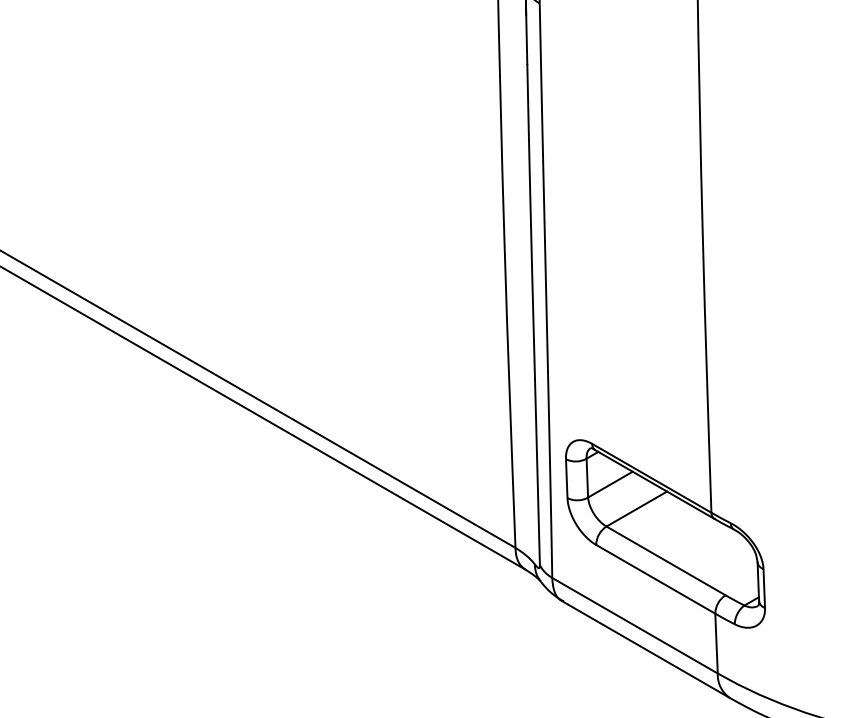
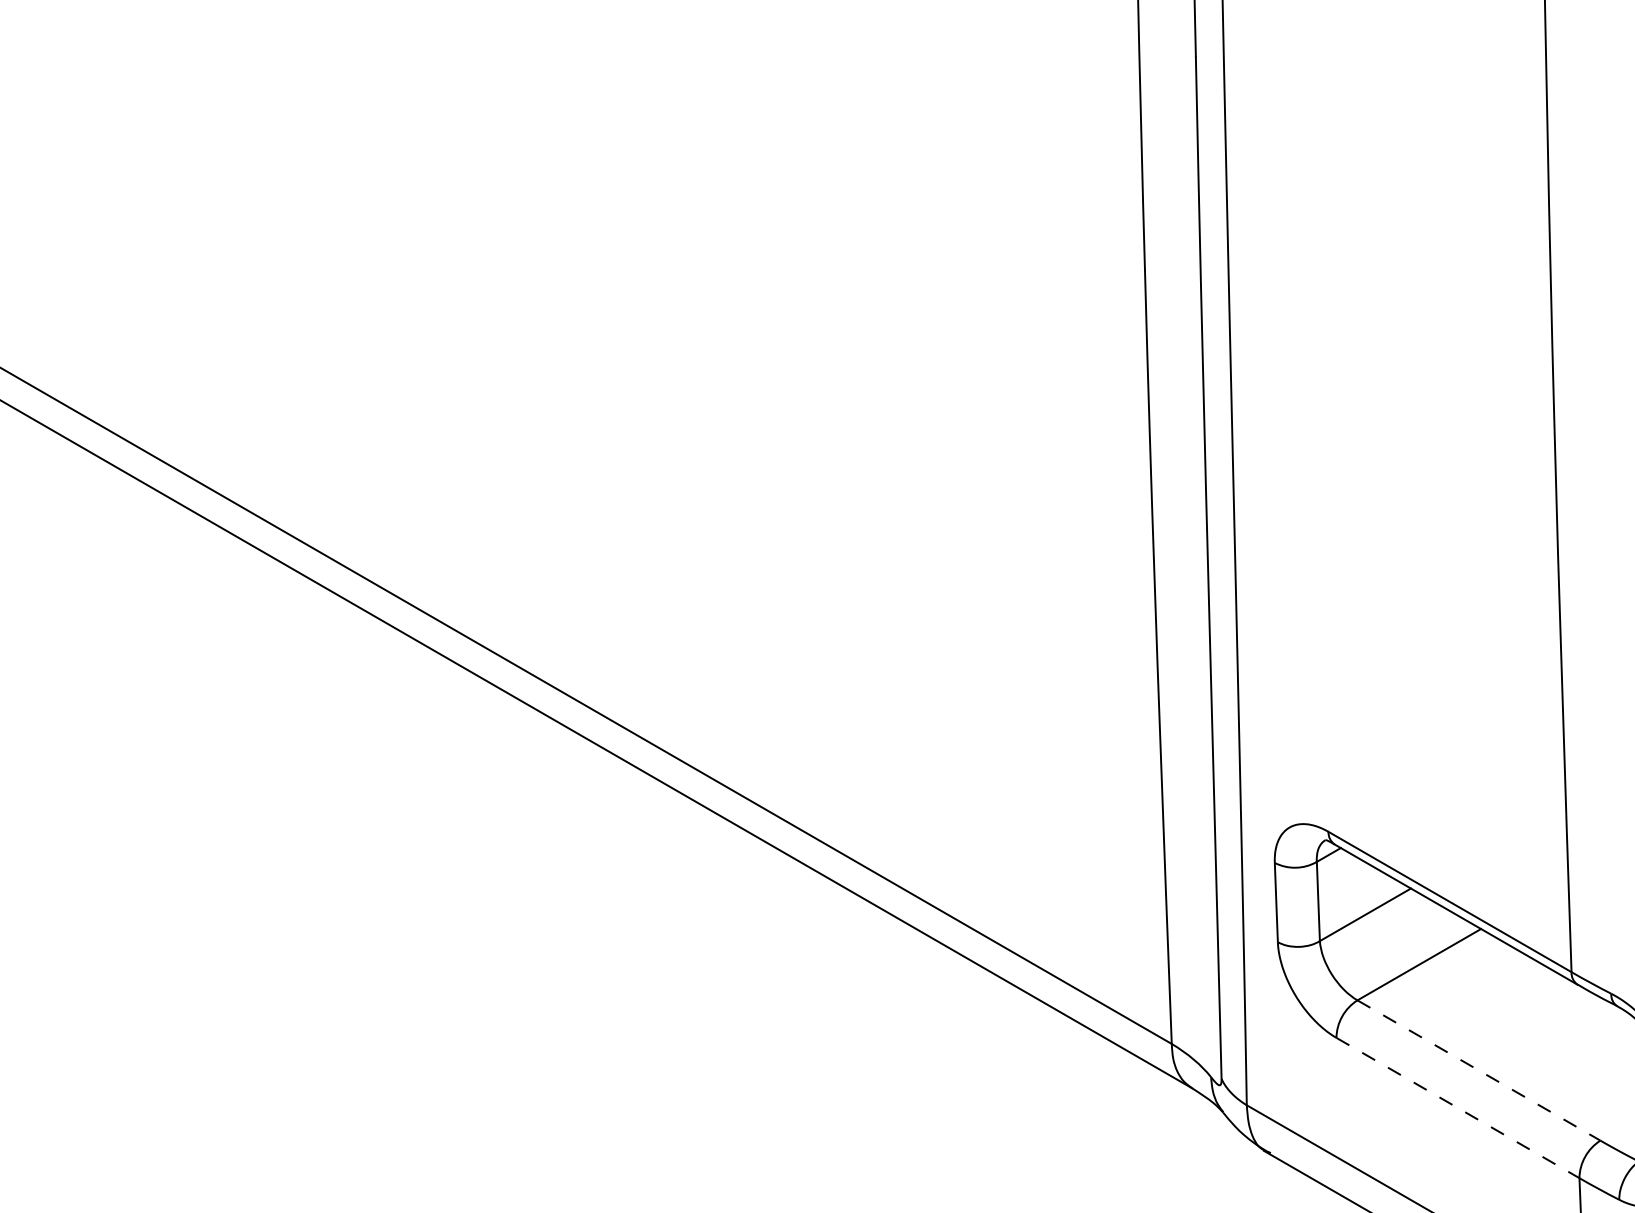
line: (666, 560) -> (1479, 1069), solid -> dashed
line: (655, 579) -> (1457, 1108), solid -> dashed

